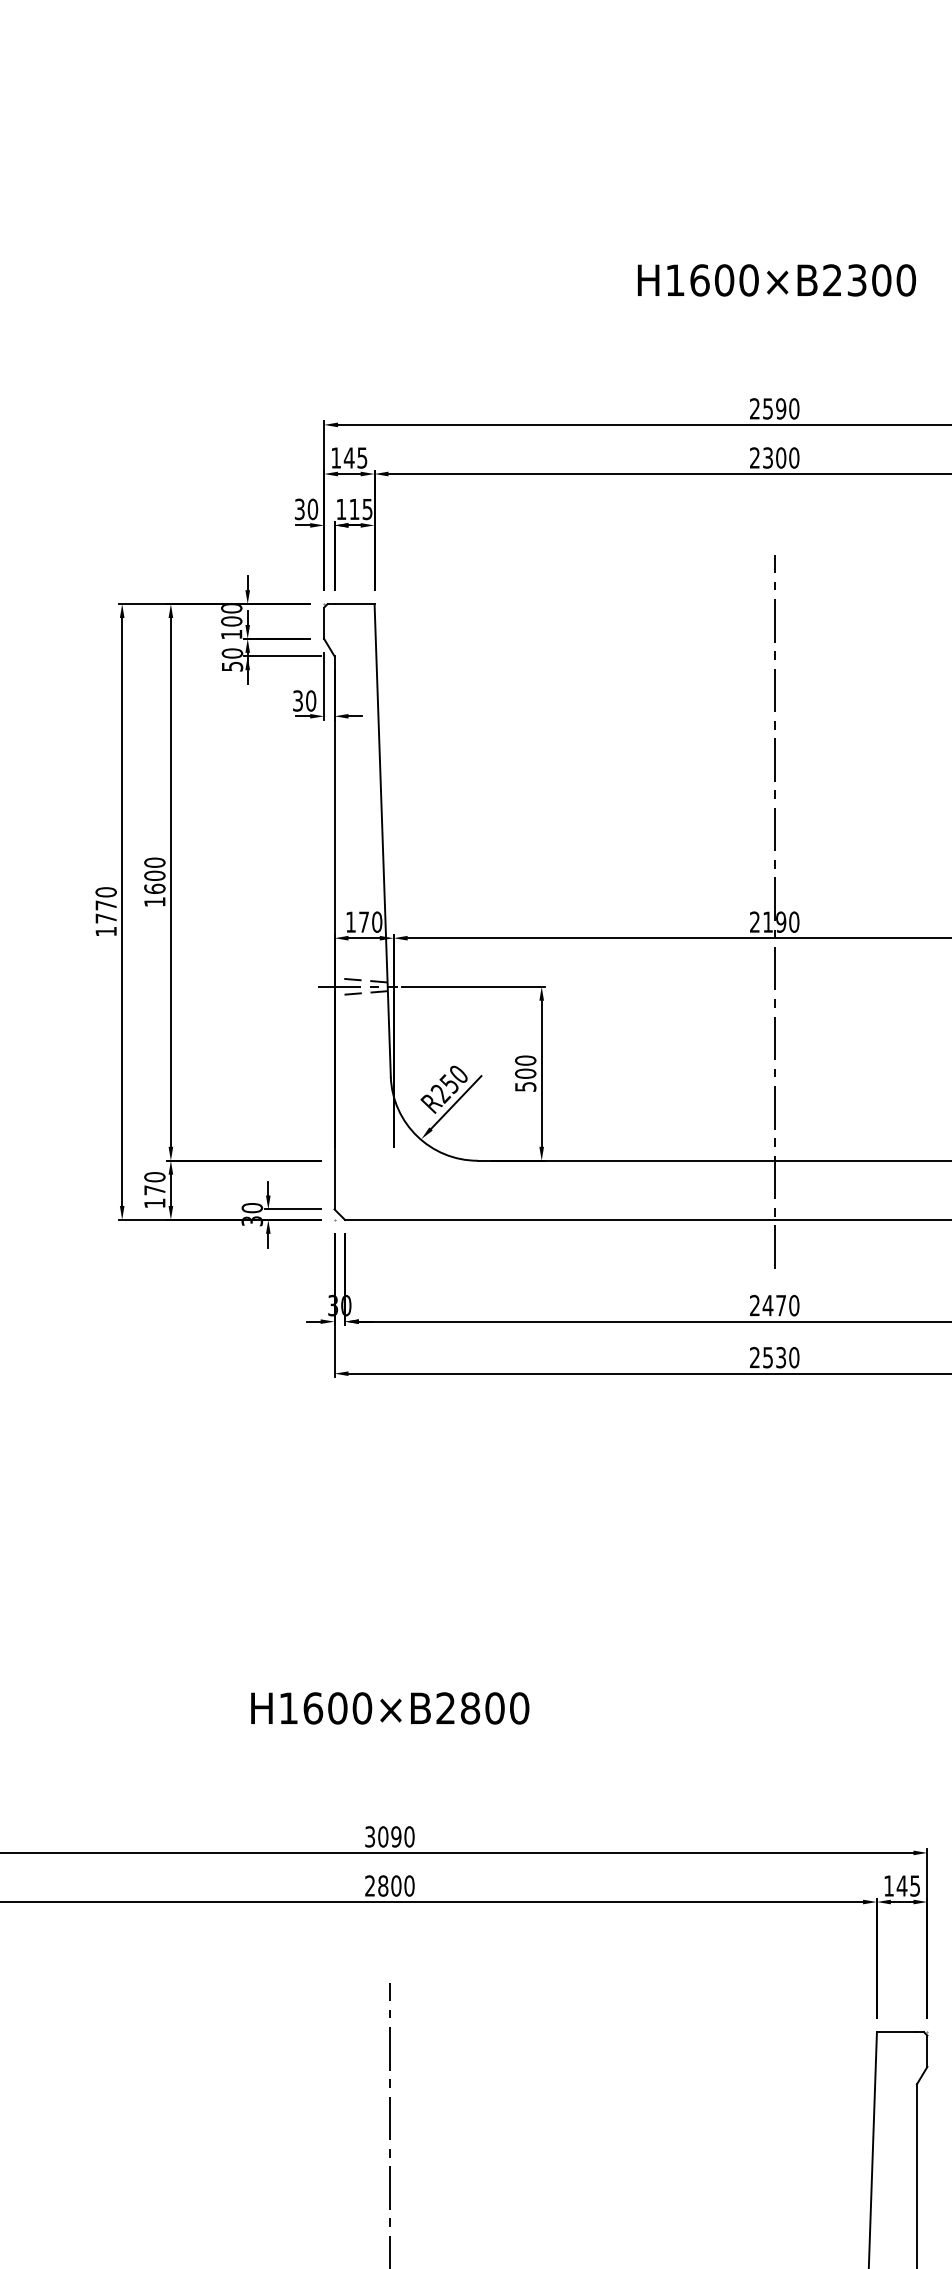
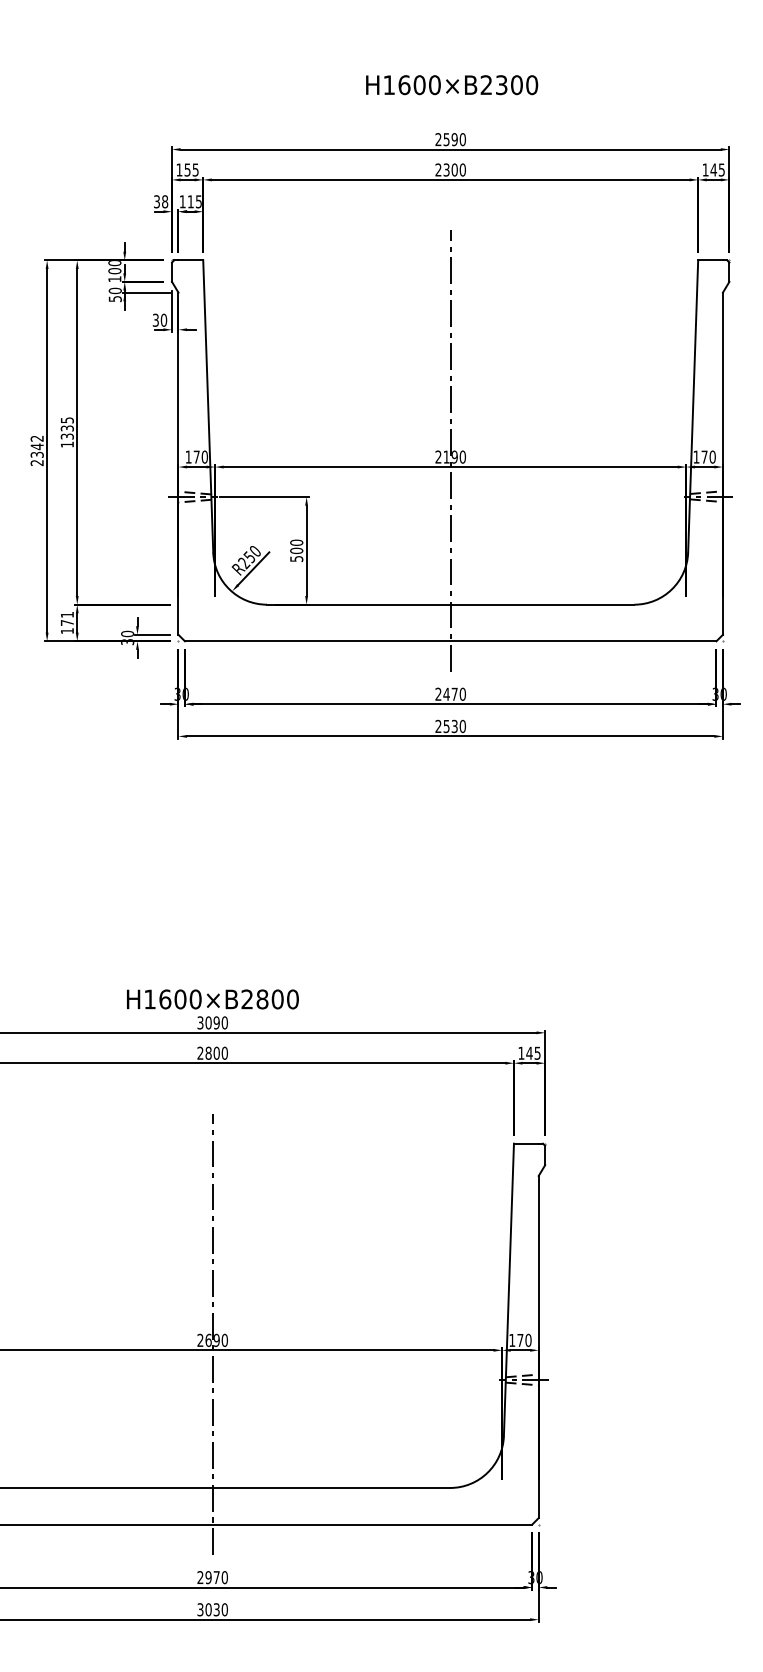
text: (777, 280) -> (452, 85), moved
text: (349, 457) -> (187, 169), 145 -> 155
text: (313, 508) -> (165, 201), 30 -> 38
text: (153, 875) -> (66, 428), 1600 -> 1335
text: (105, 911) -> (36, 450), 1770 -> 2342
text: (153, 1176) -> (66, 614), 170 -> 171
text: (389, 1708) -> (212, 999), moved

